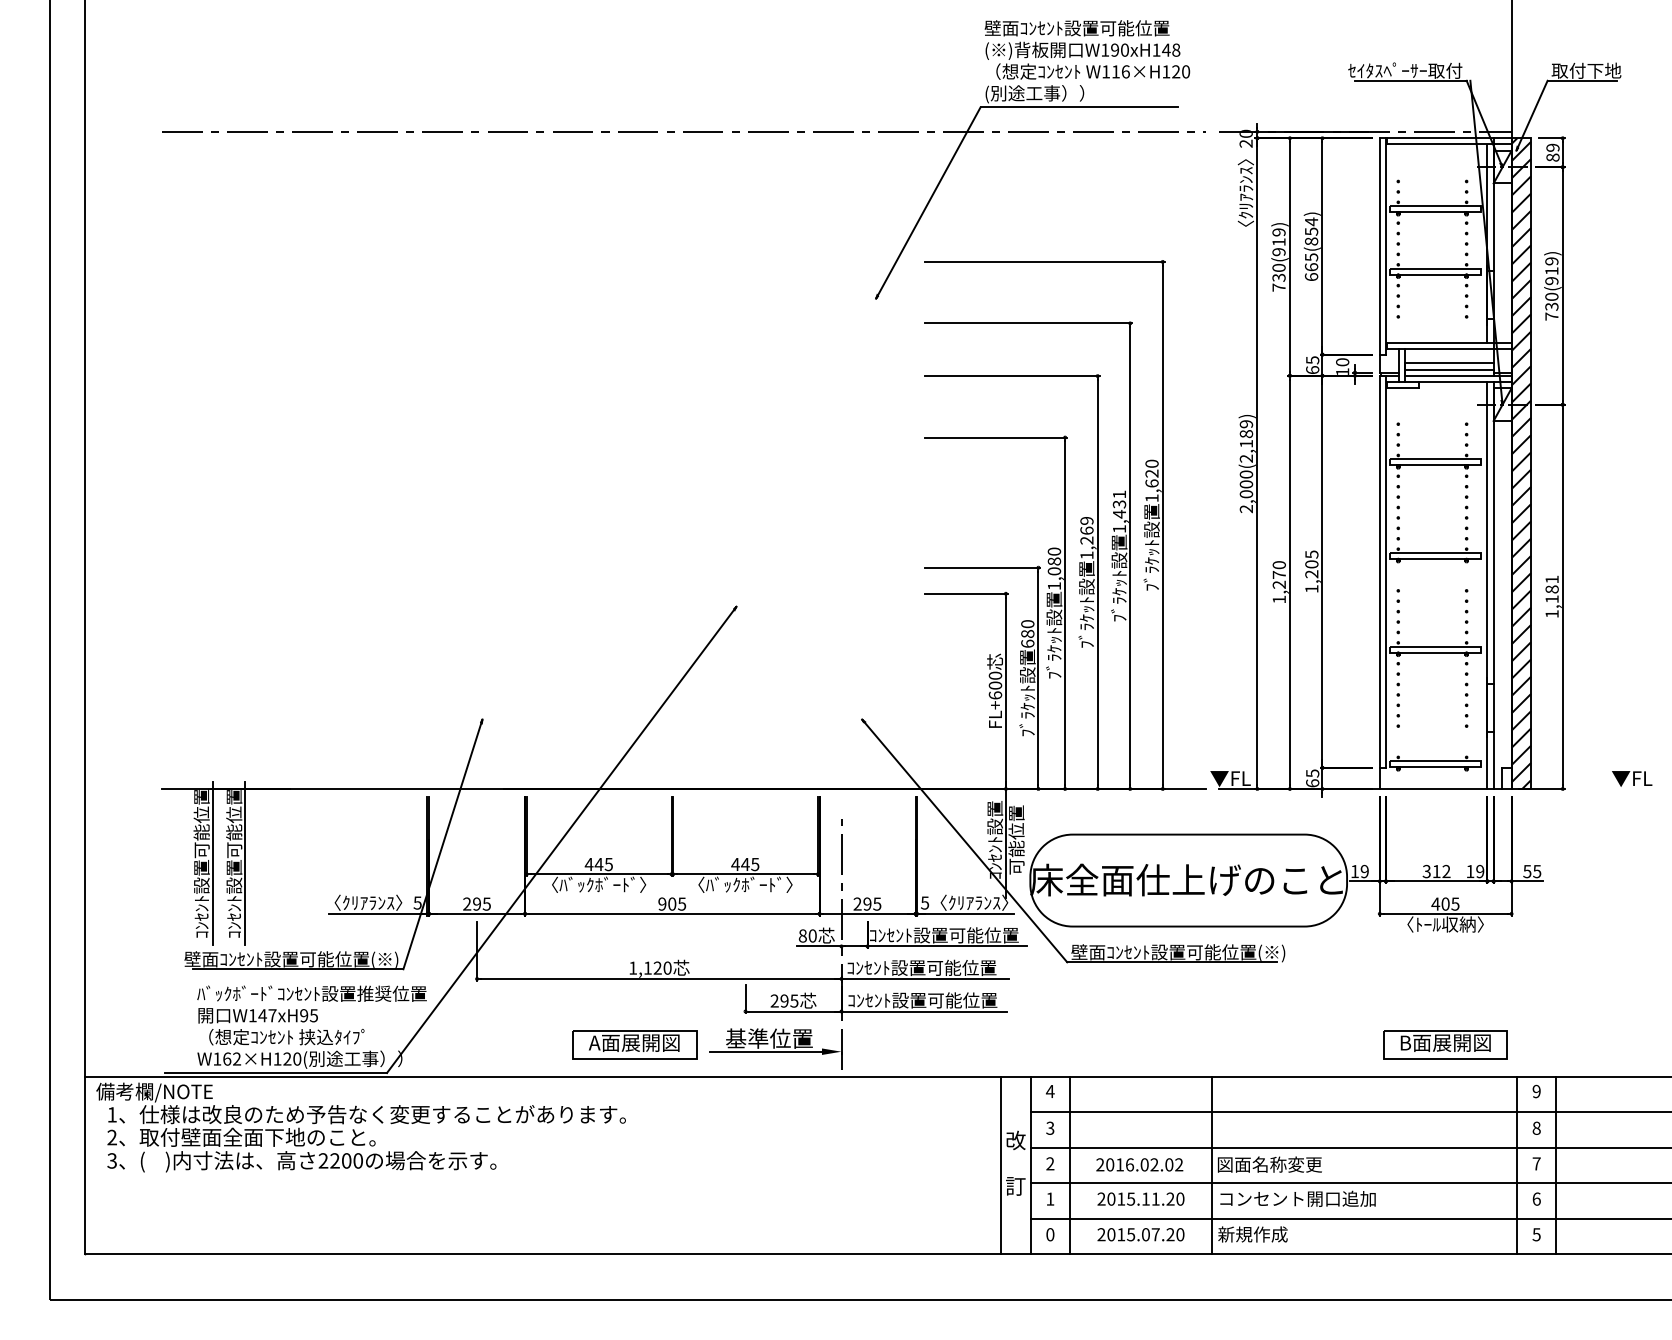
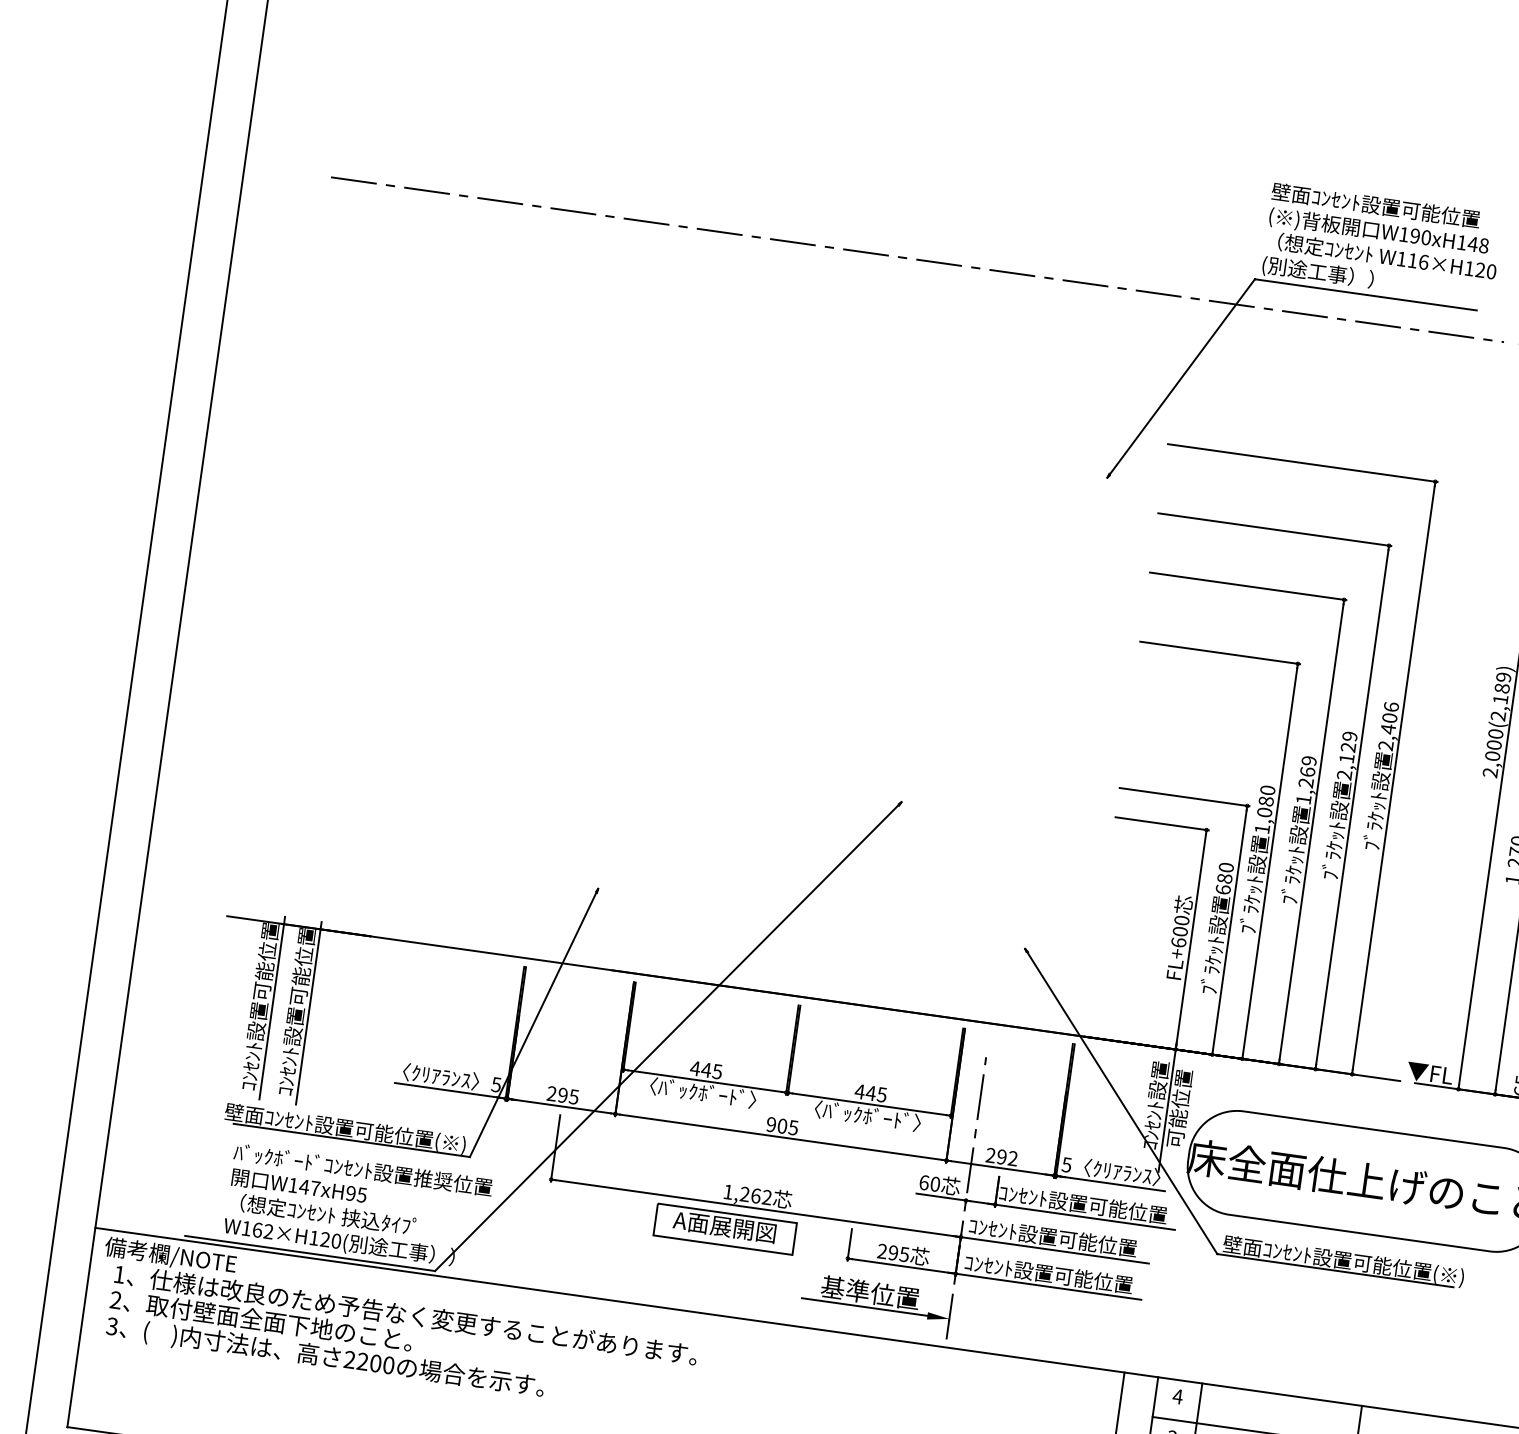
text: (1151, 480) -> (1388, 725), 1,620 -> 2,406
text: (1119, 511) -> (1347, 755), 1,431 -> 2,129
text: (877, 903) -> (1013, 1157), 295 -> 292
text: (802, 935) -> (923, 1182), 80 -> 60
text: (657, 967) -> (755, 1195), 1,120 -> 1,262
part: (634, 1044) -> (724, 1228), moved

